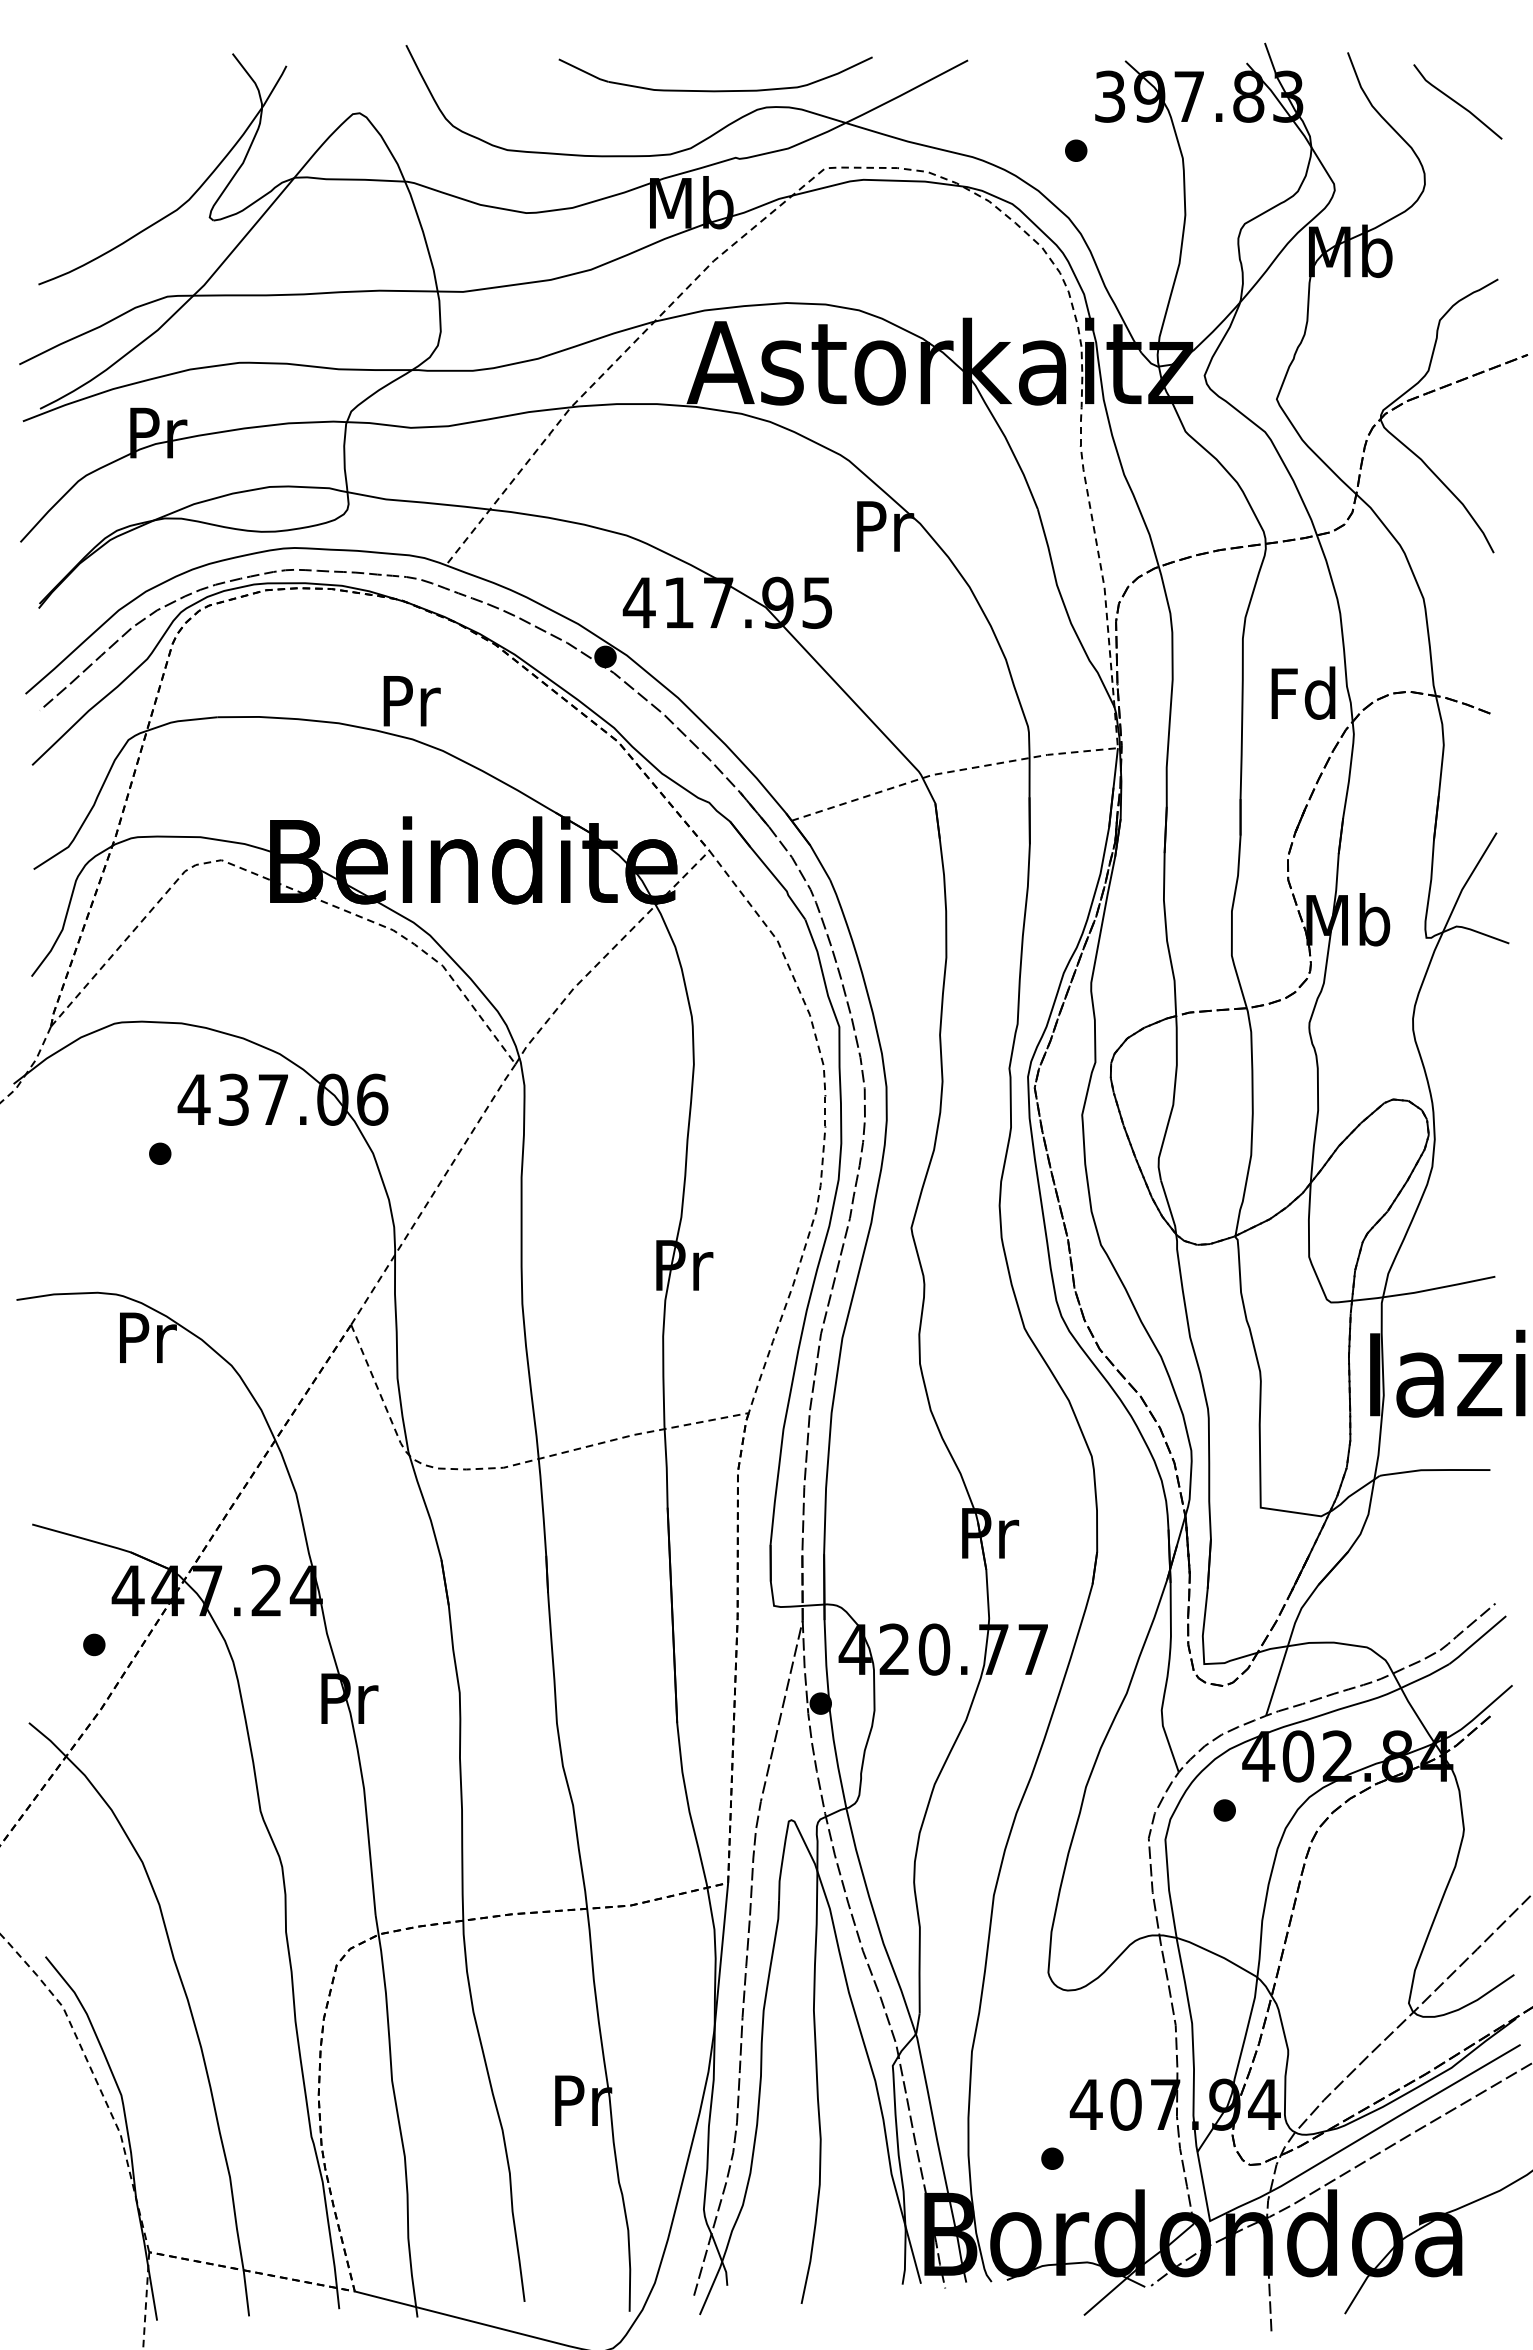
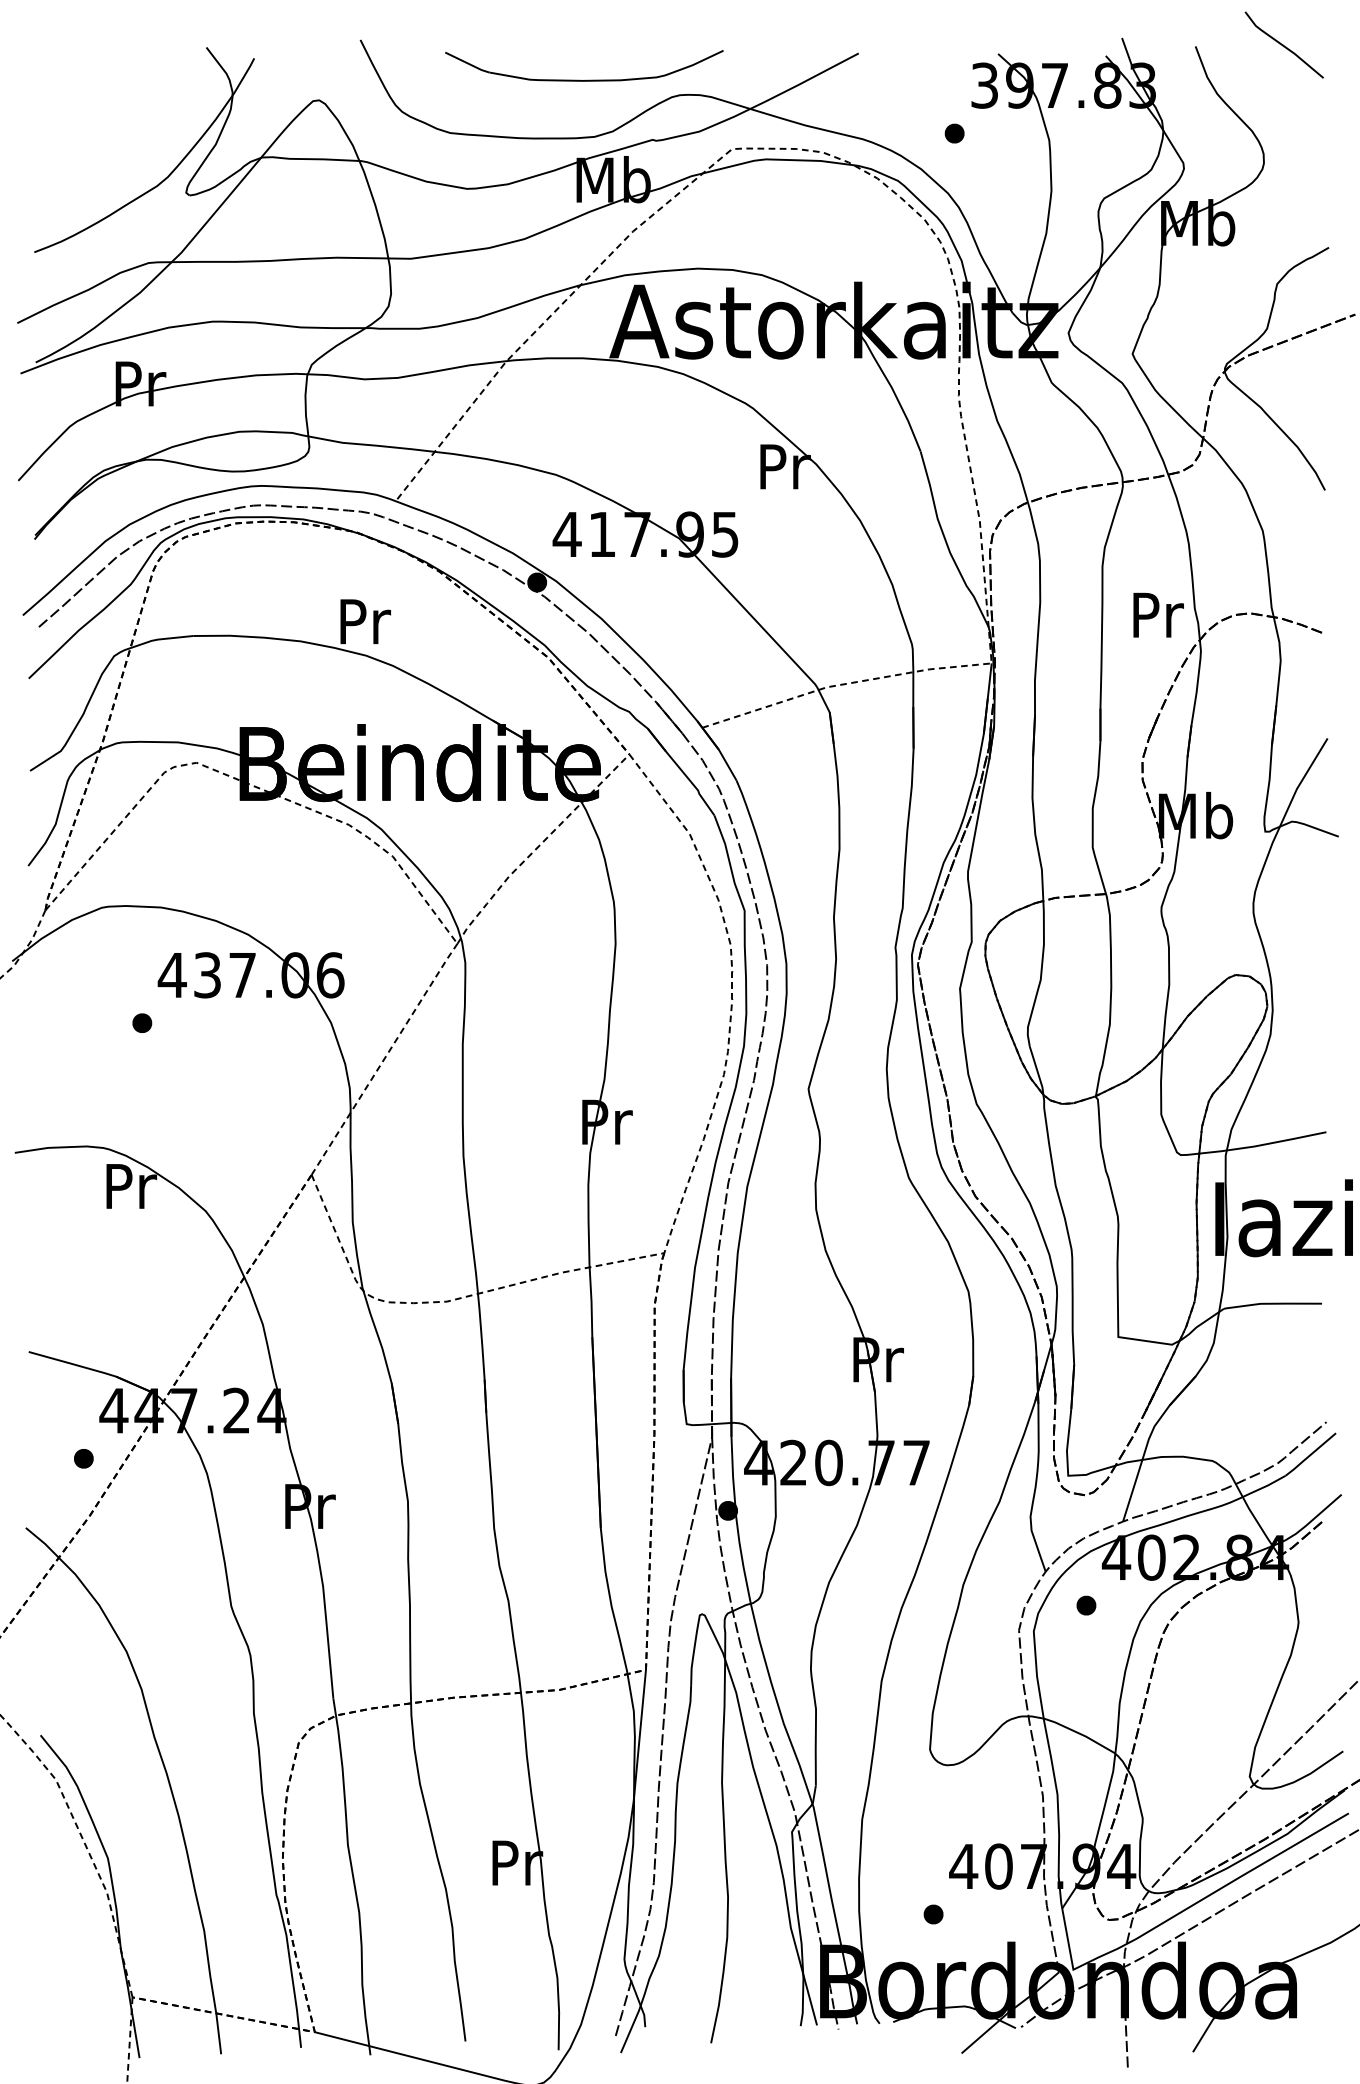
part: (715, 90) -> (584, 80), moved
line: (1456, 101) -> (1283, 44), moved
text: (1303, 692) -> (1156, 614), Fd -> Pr

